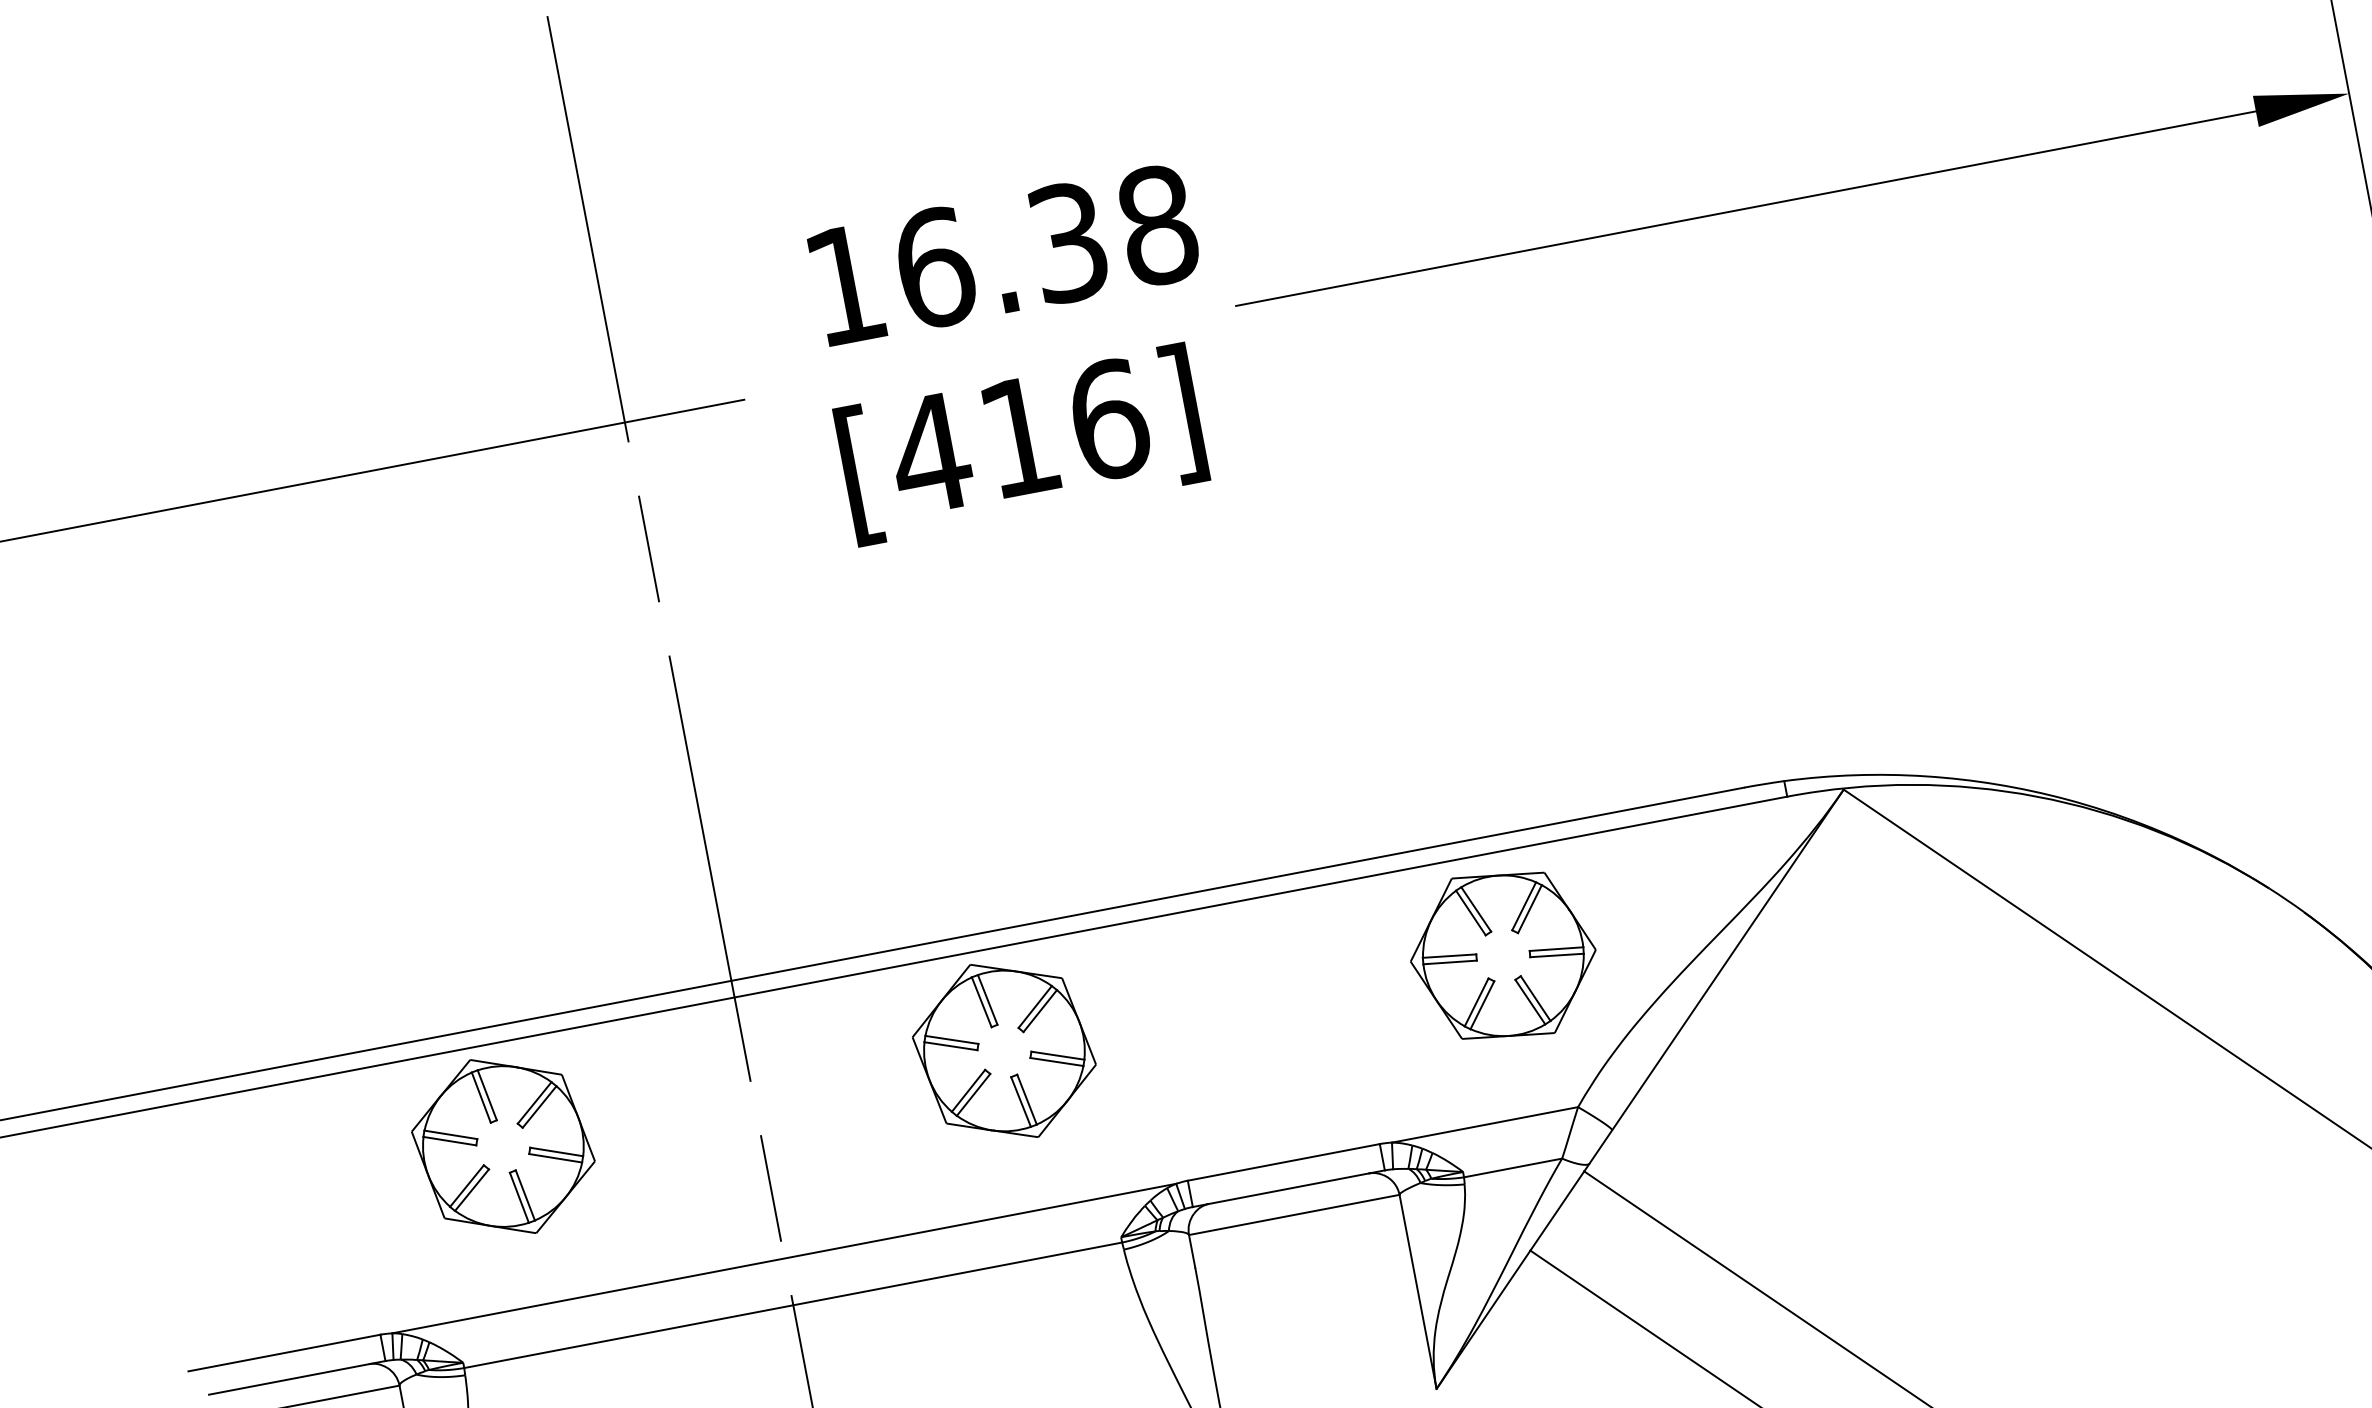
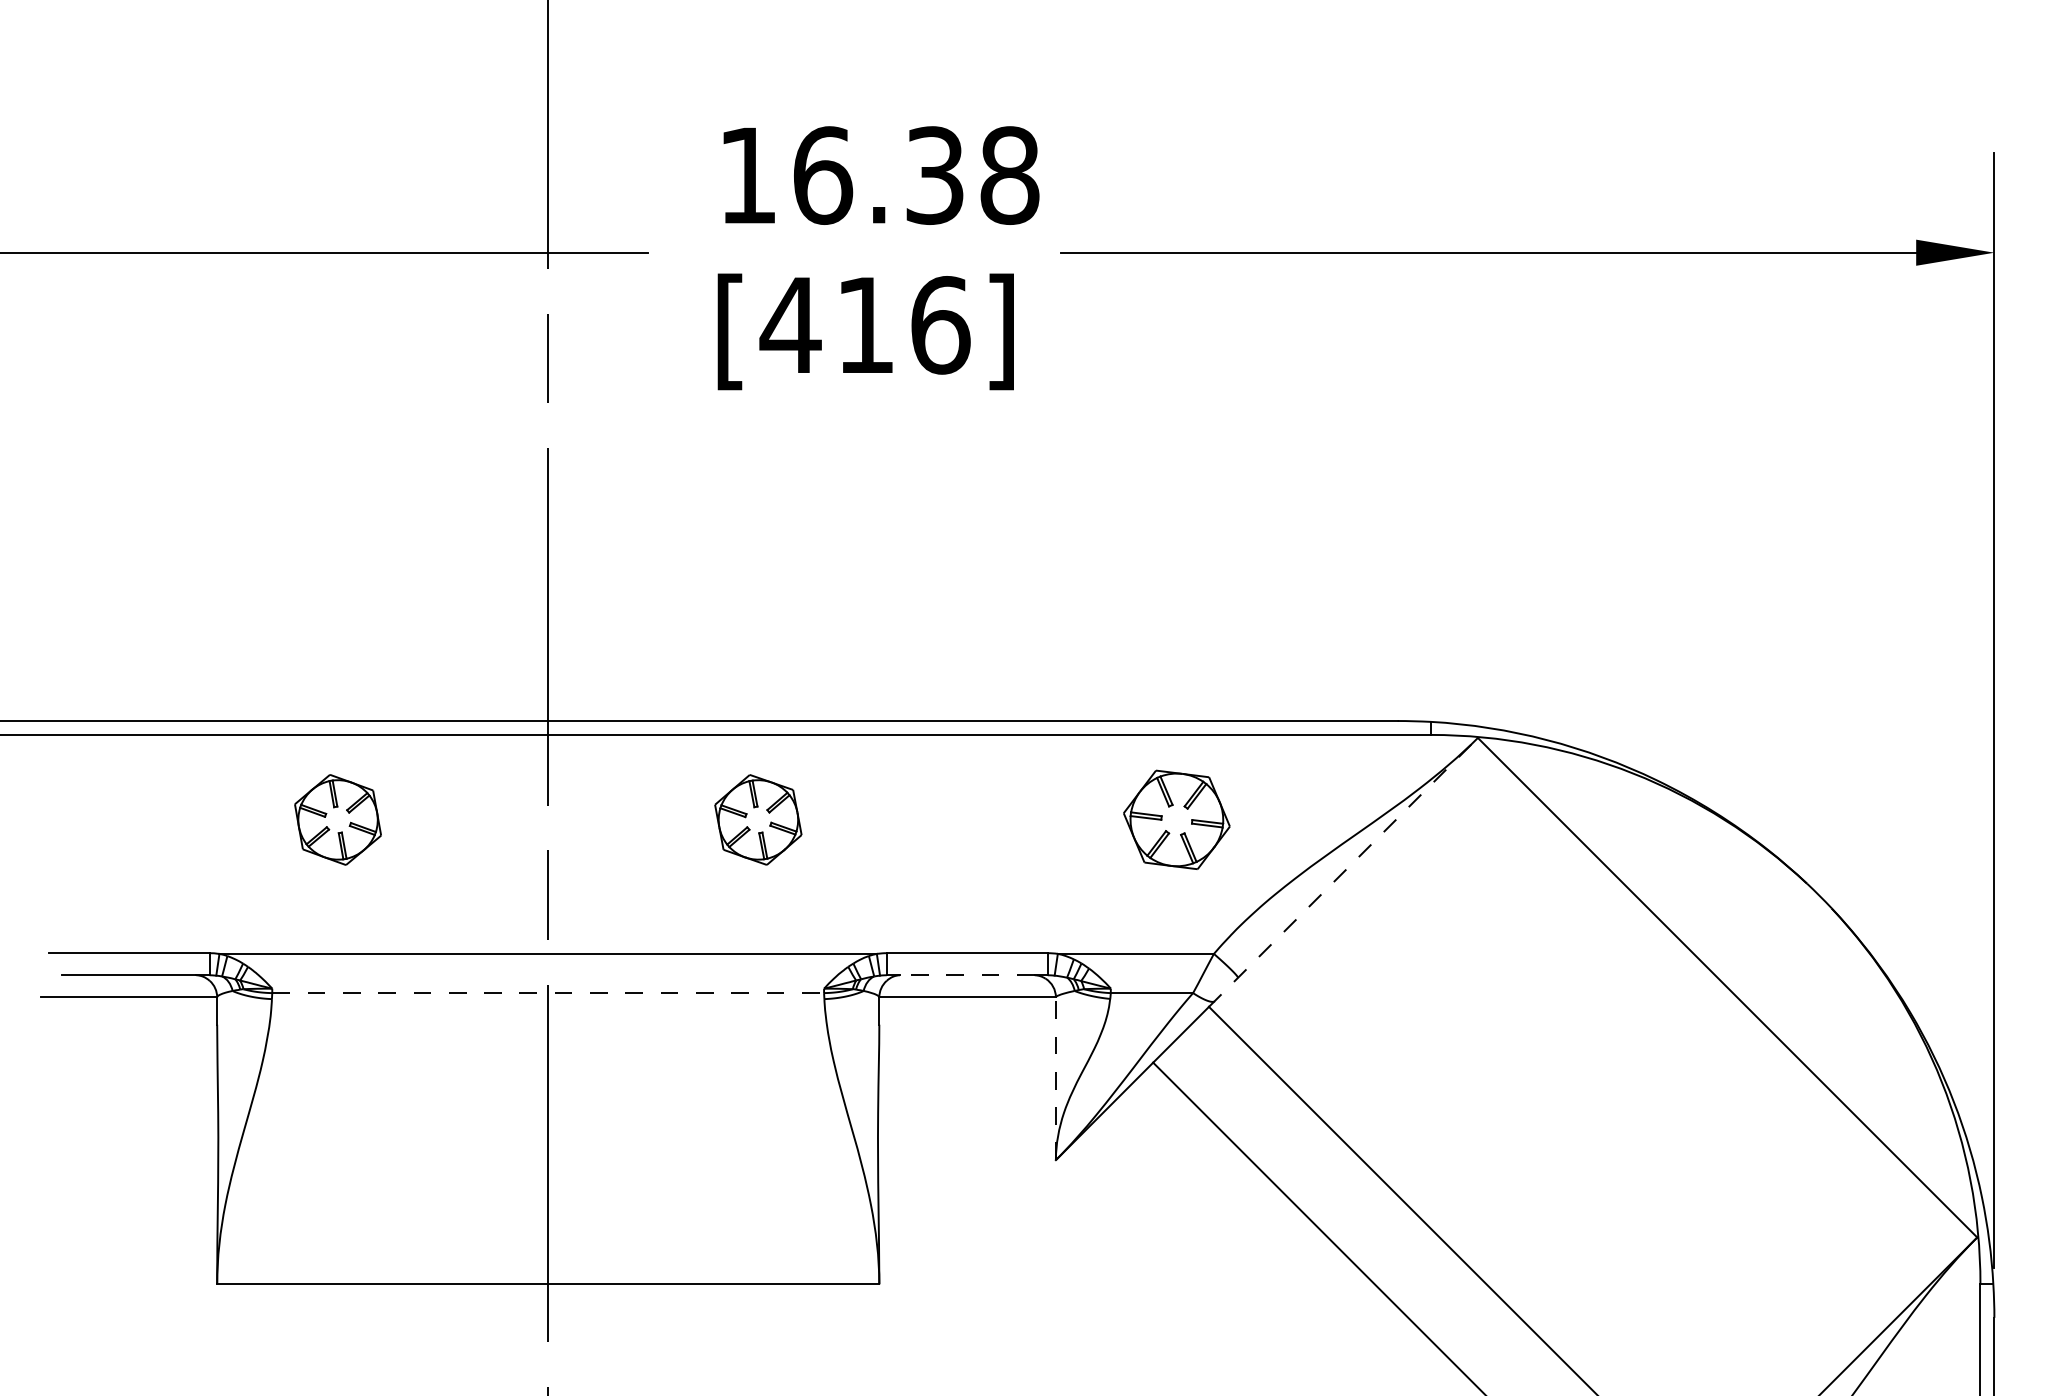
part: (1502, 955) -> (1176, 819), size x0.7
line: (1714, 980) -> (1343, 872), solid -> dashed
part: (1004, 1050) -> (758, 819), size x0.6
part: (502, 1146) -> (337, 819), size x0.6
line: (1287, 1189) -> (966, 975), solid -> dashed
line: (1417, 1291) -> (1055, 1078), solid -> dashed
line: (793, 1305) -> (548, 993), solid -> dashed

